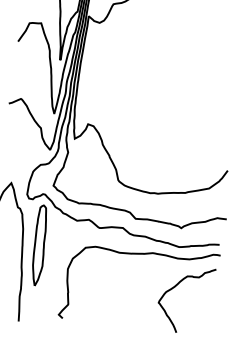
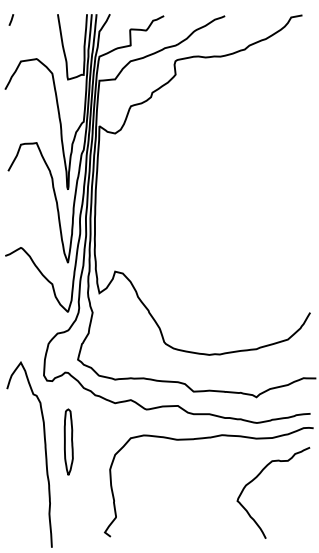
part: (39, 244) -> (68, 441), size x0.6

